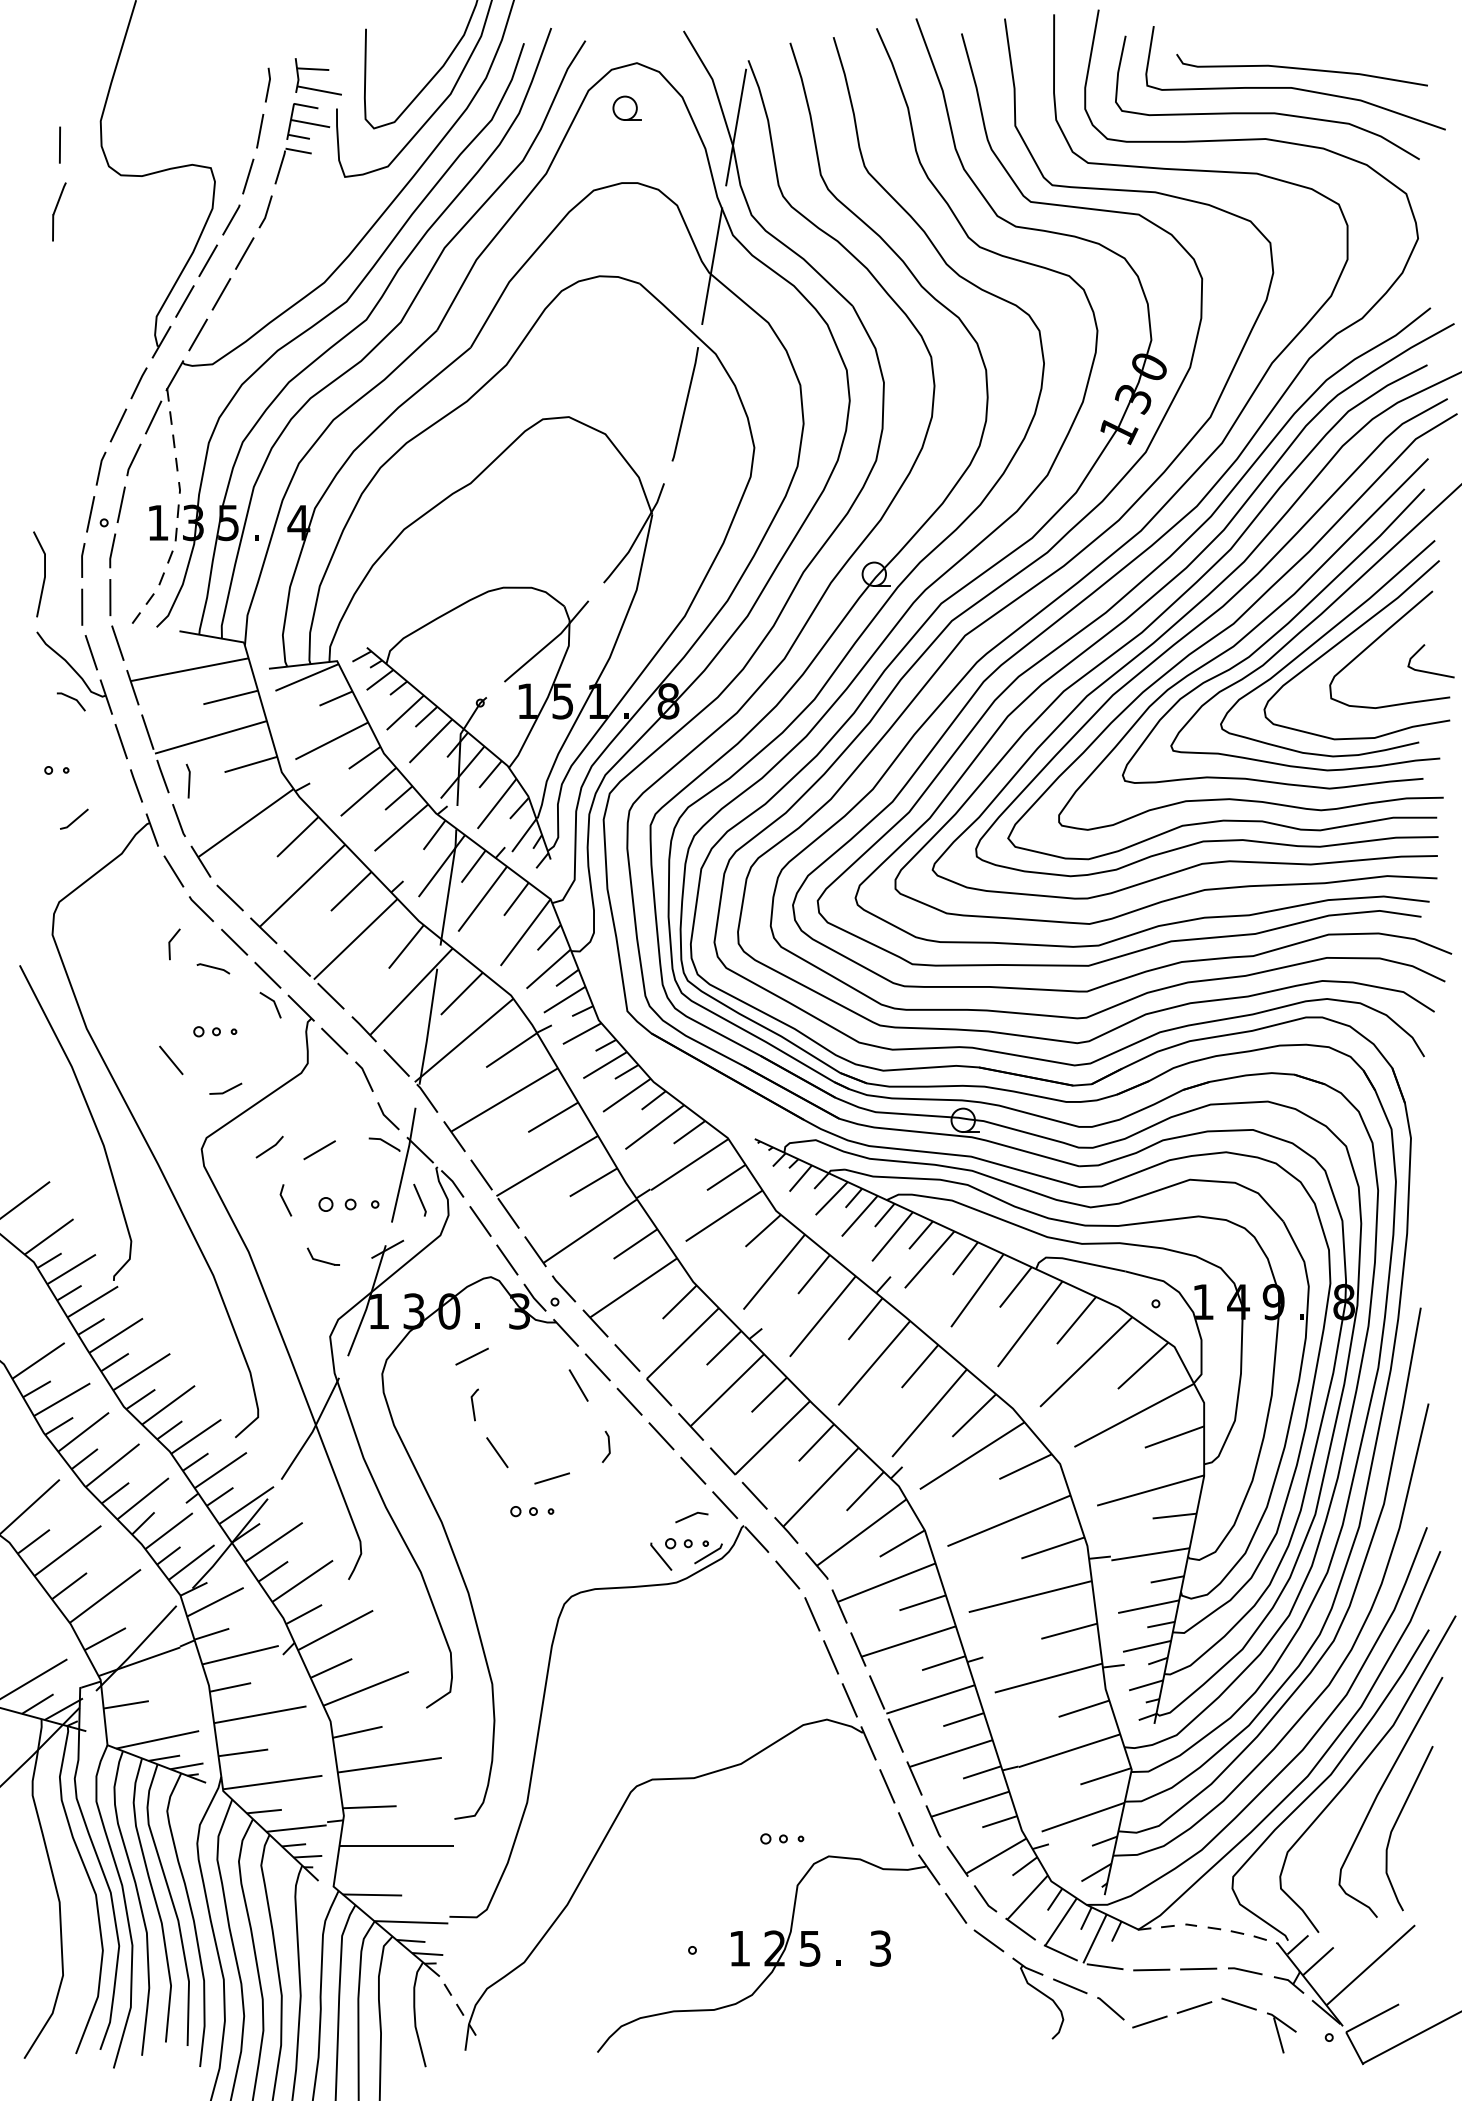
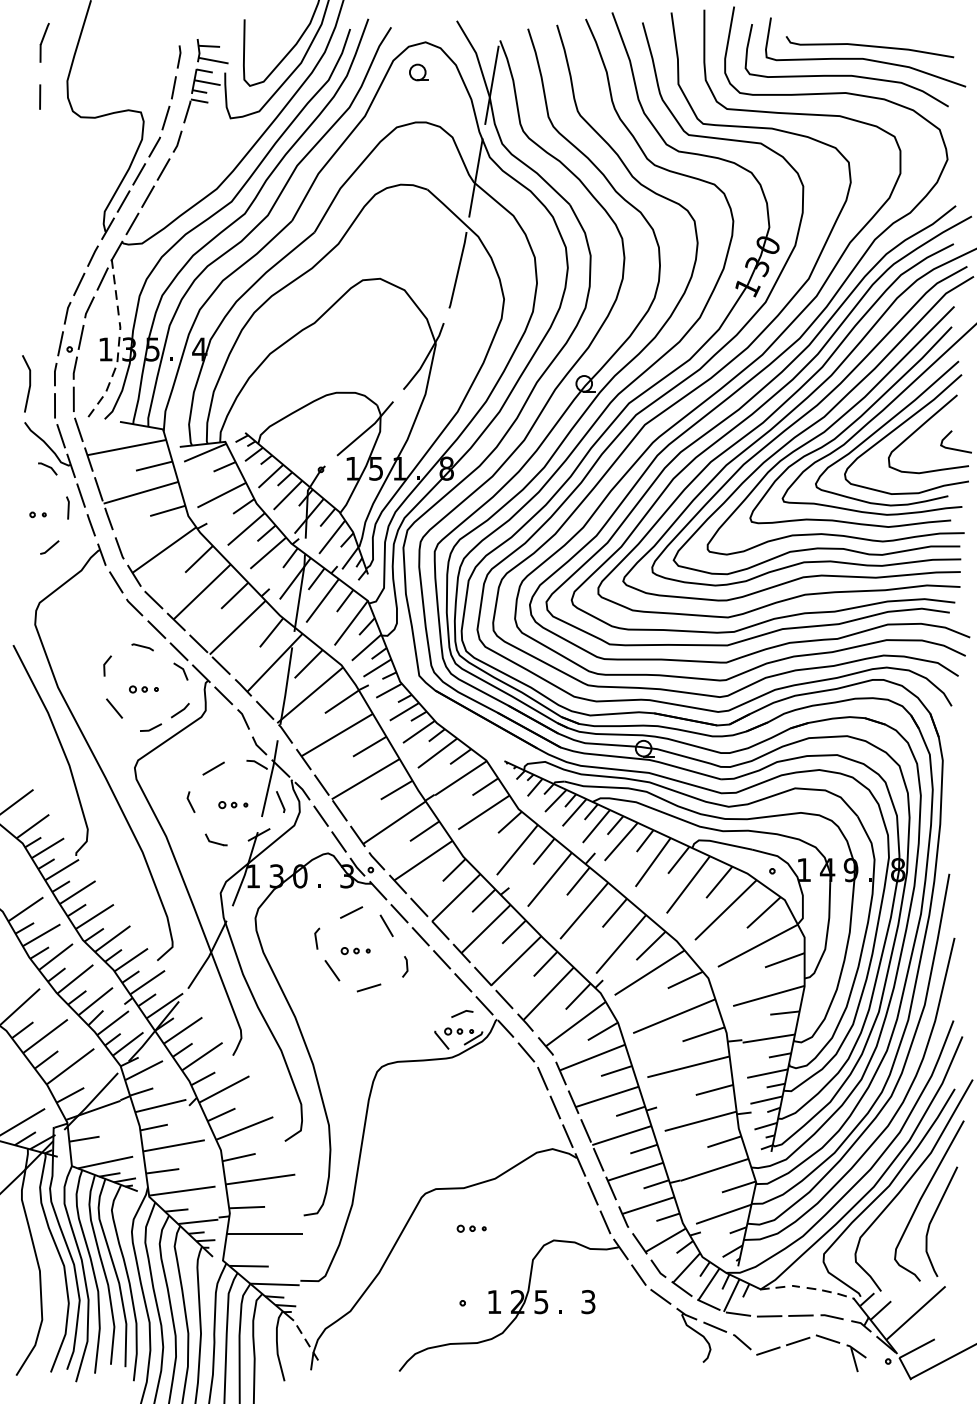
part: (58, 211) -> (44, 42), moved
line: (187, 780) -> (67, 507), moved
line: (171, 943) -> (105, 665), moved
line: (270, 1147) -> (180, 710), moved
part: (349, 1205) -> (233, 805), size x0.71
line: (472, 1356) -> (351, 912), moved
part: (531, 1512) -> (355, 951), moved
part: (781, 1838) -> (471, 1228), moved

